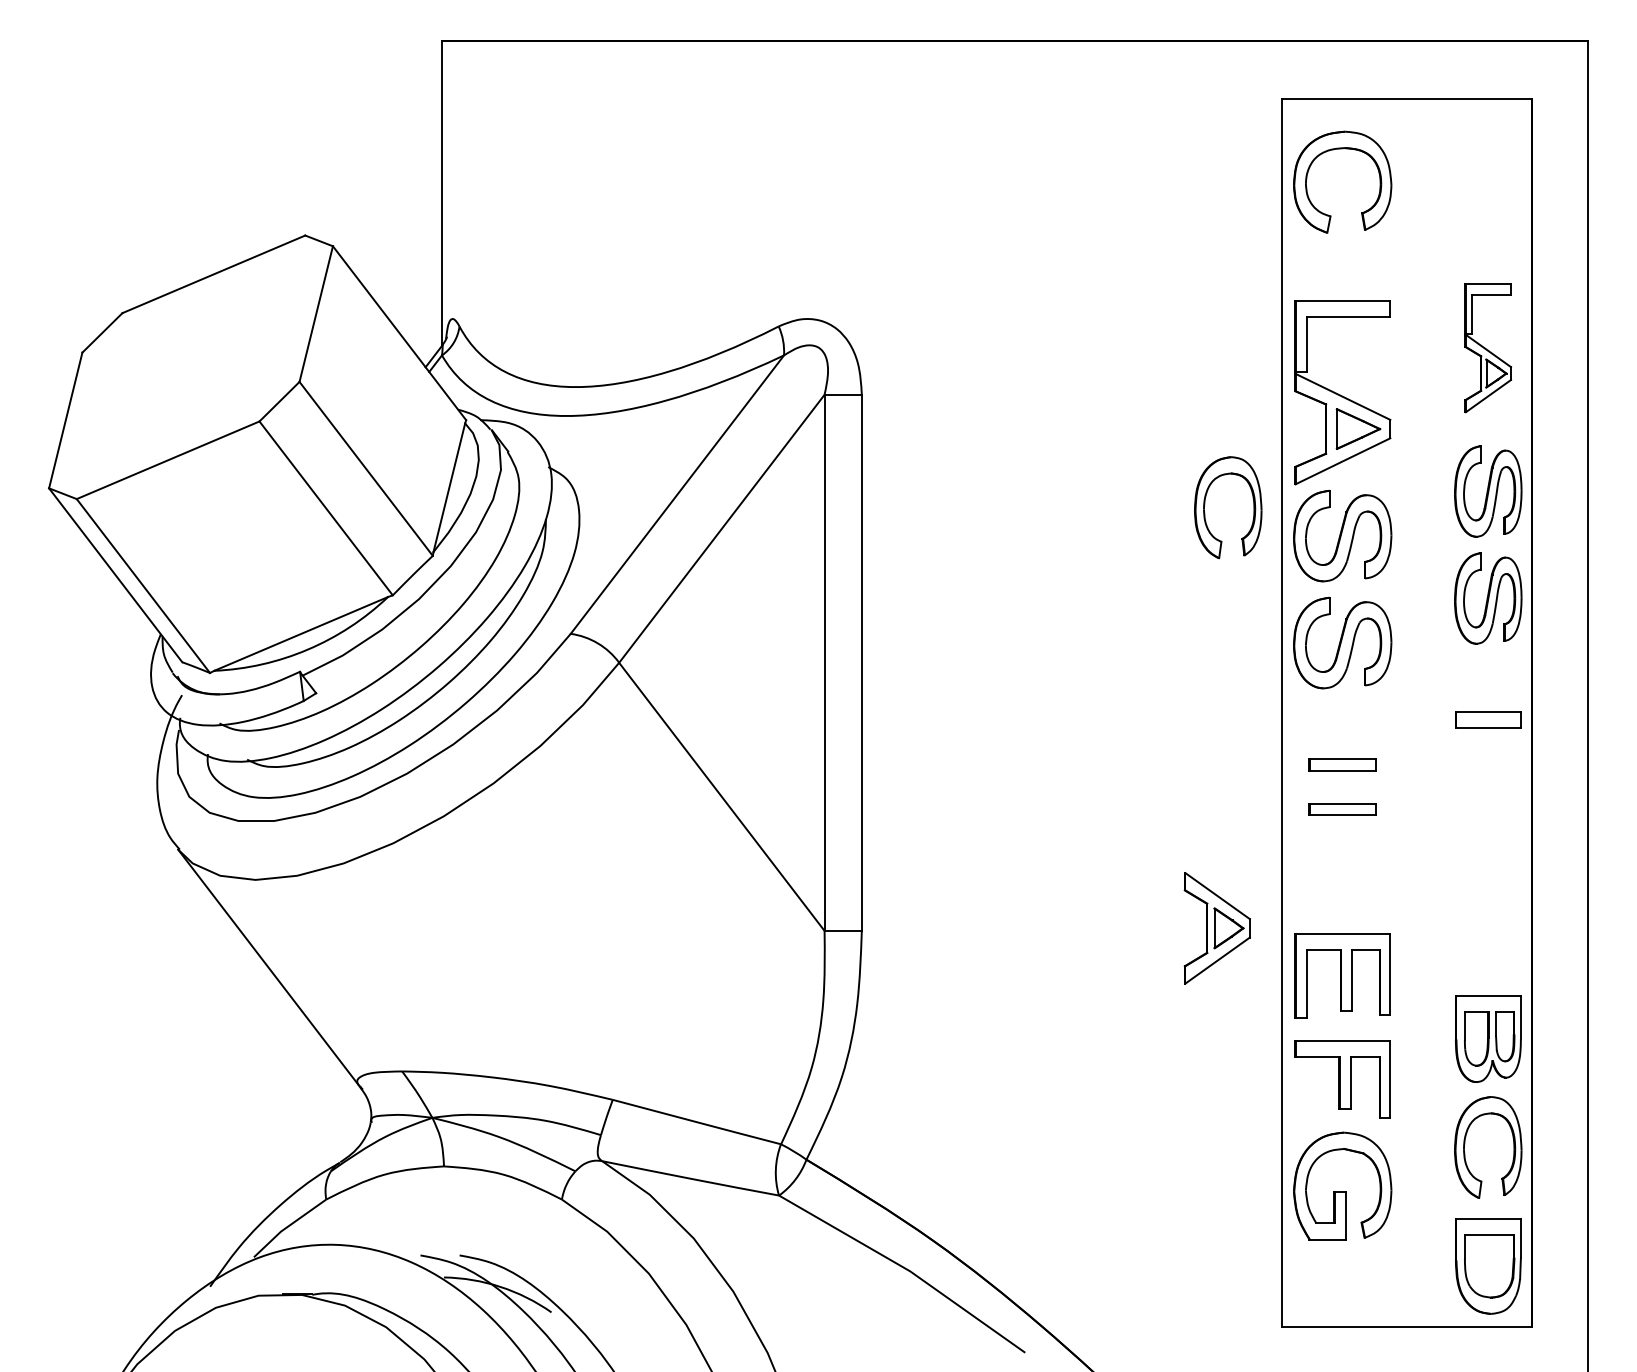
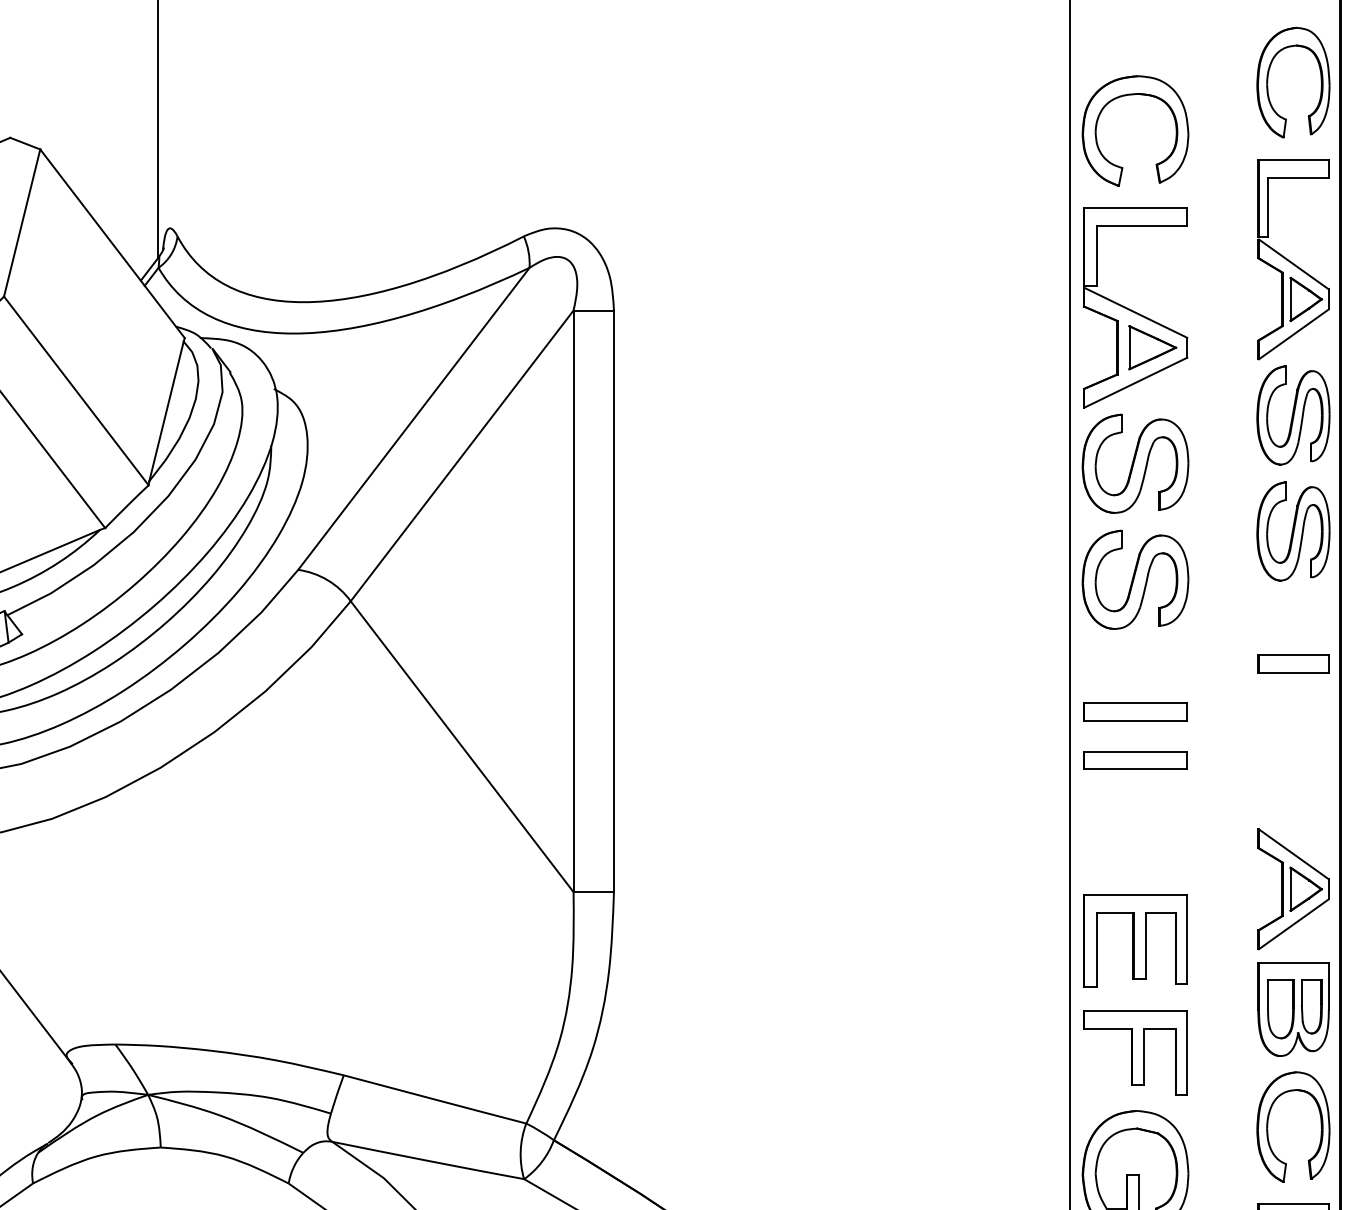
part: (1342, 149) -> (1135, 95), moved
part: (1487, 347) -> (1292, 259), size x1.43
part: (1205, 504) -> (1268, 79), moved
part: (1342, 764) -> (1135, 711), size x1.43
part: (1342, 809) -> (1135, 760), size x1.43
part: (1216, 928) -> (1292, 889), moved

